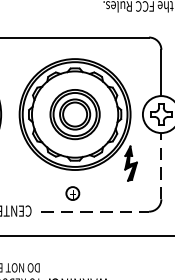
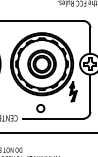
line: (161, 166) -> (90, 93), dashed -> solid
line: (95, 211) -> (53, 118), dashed -> solid

